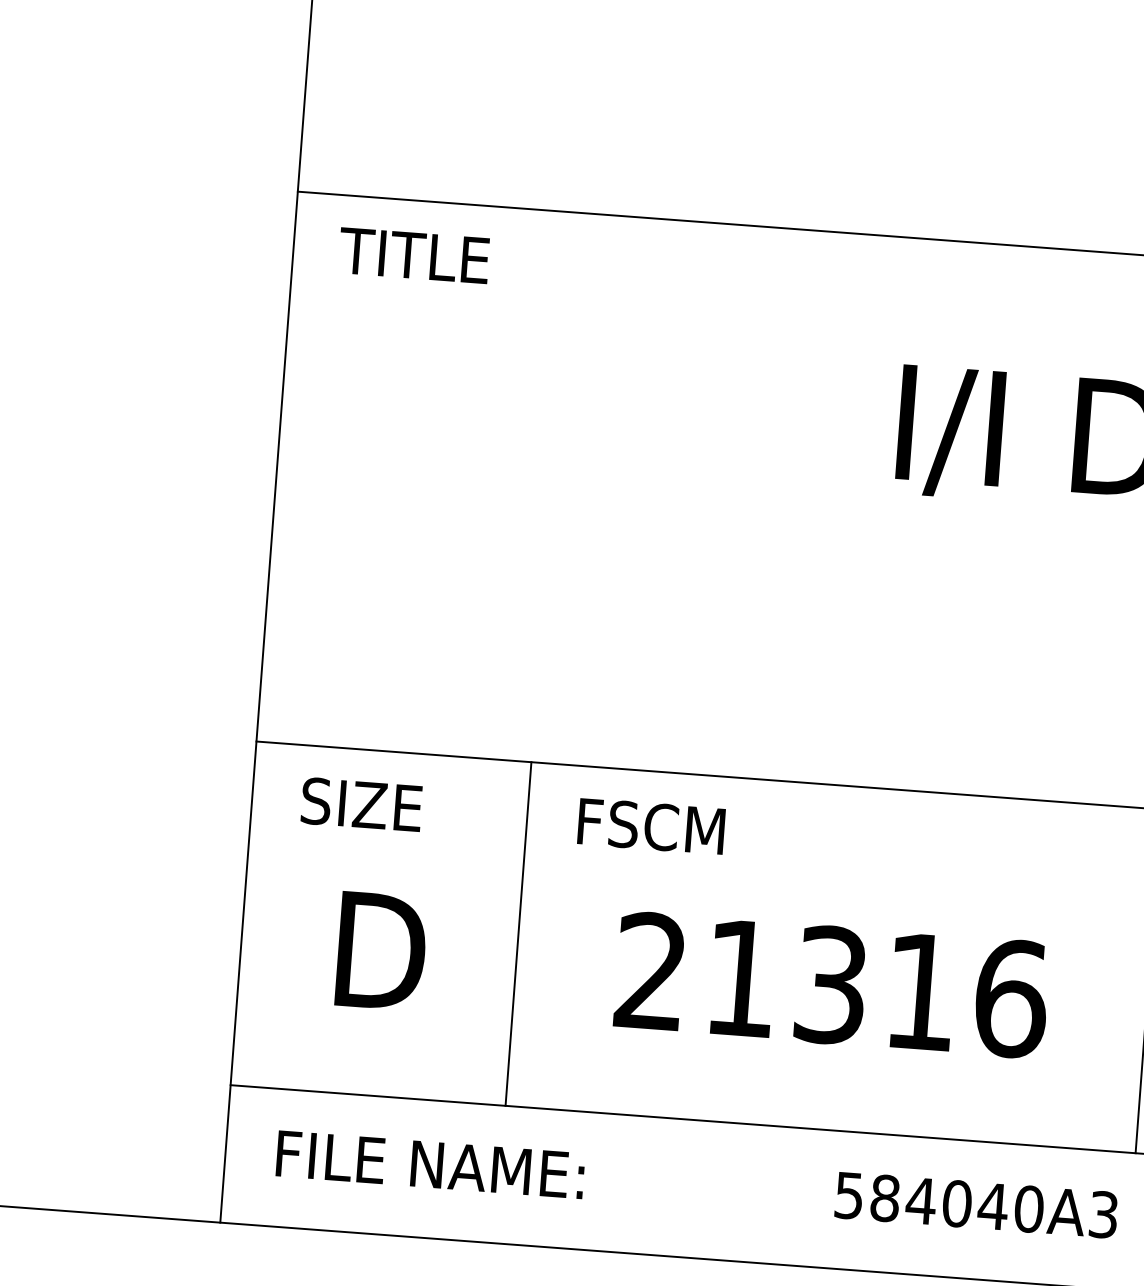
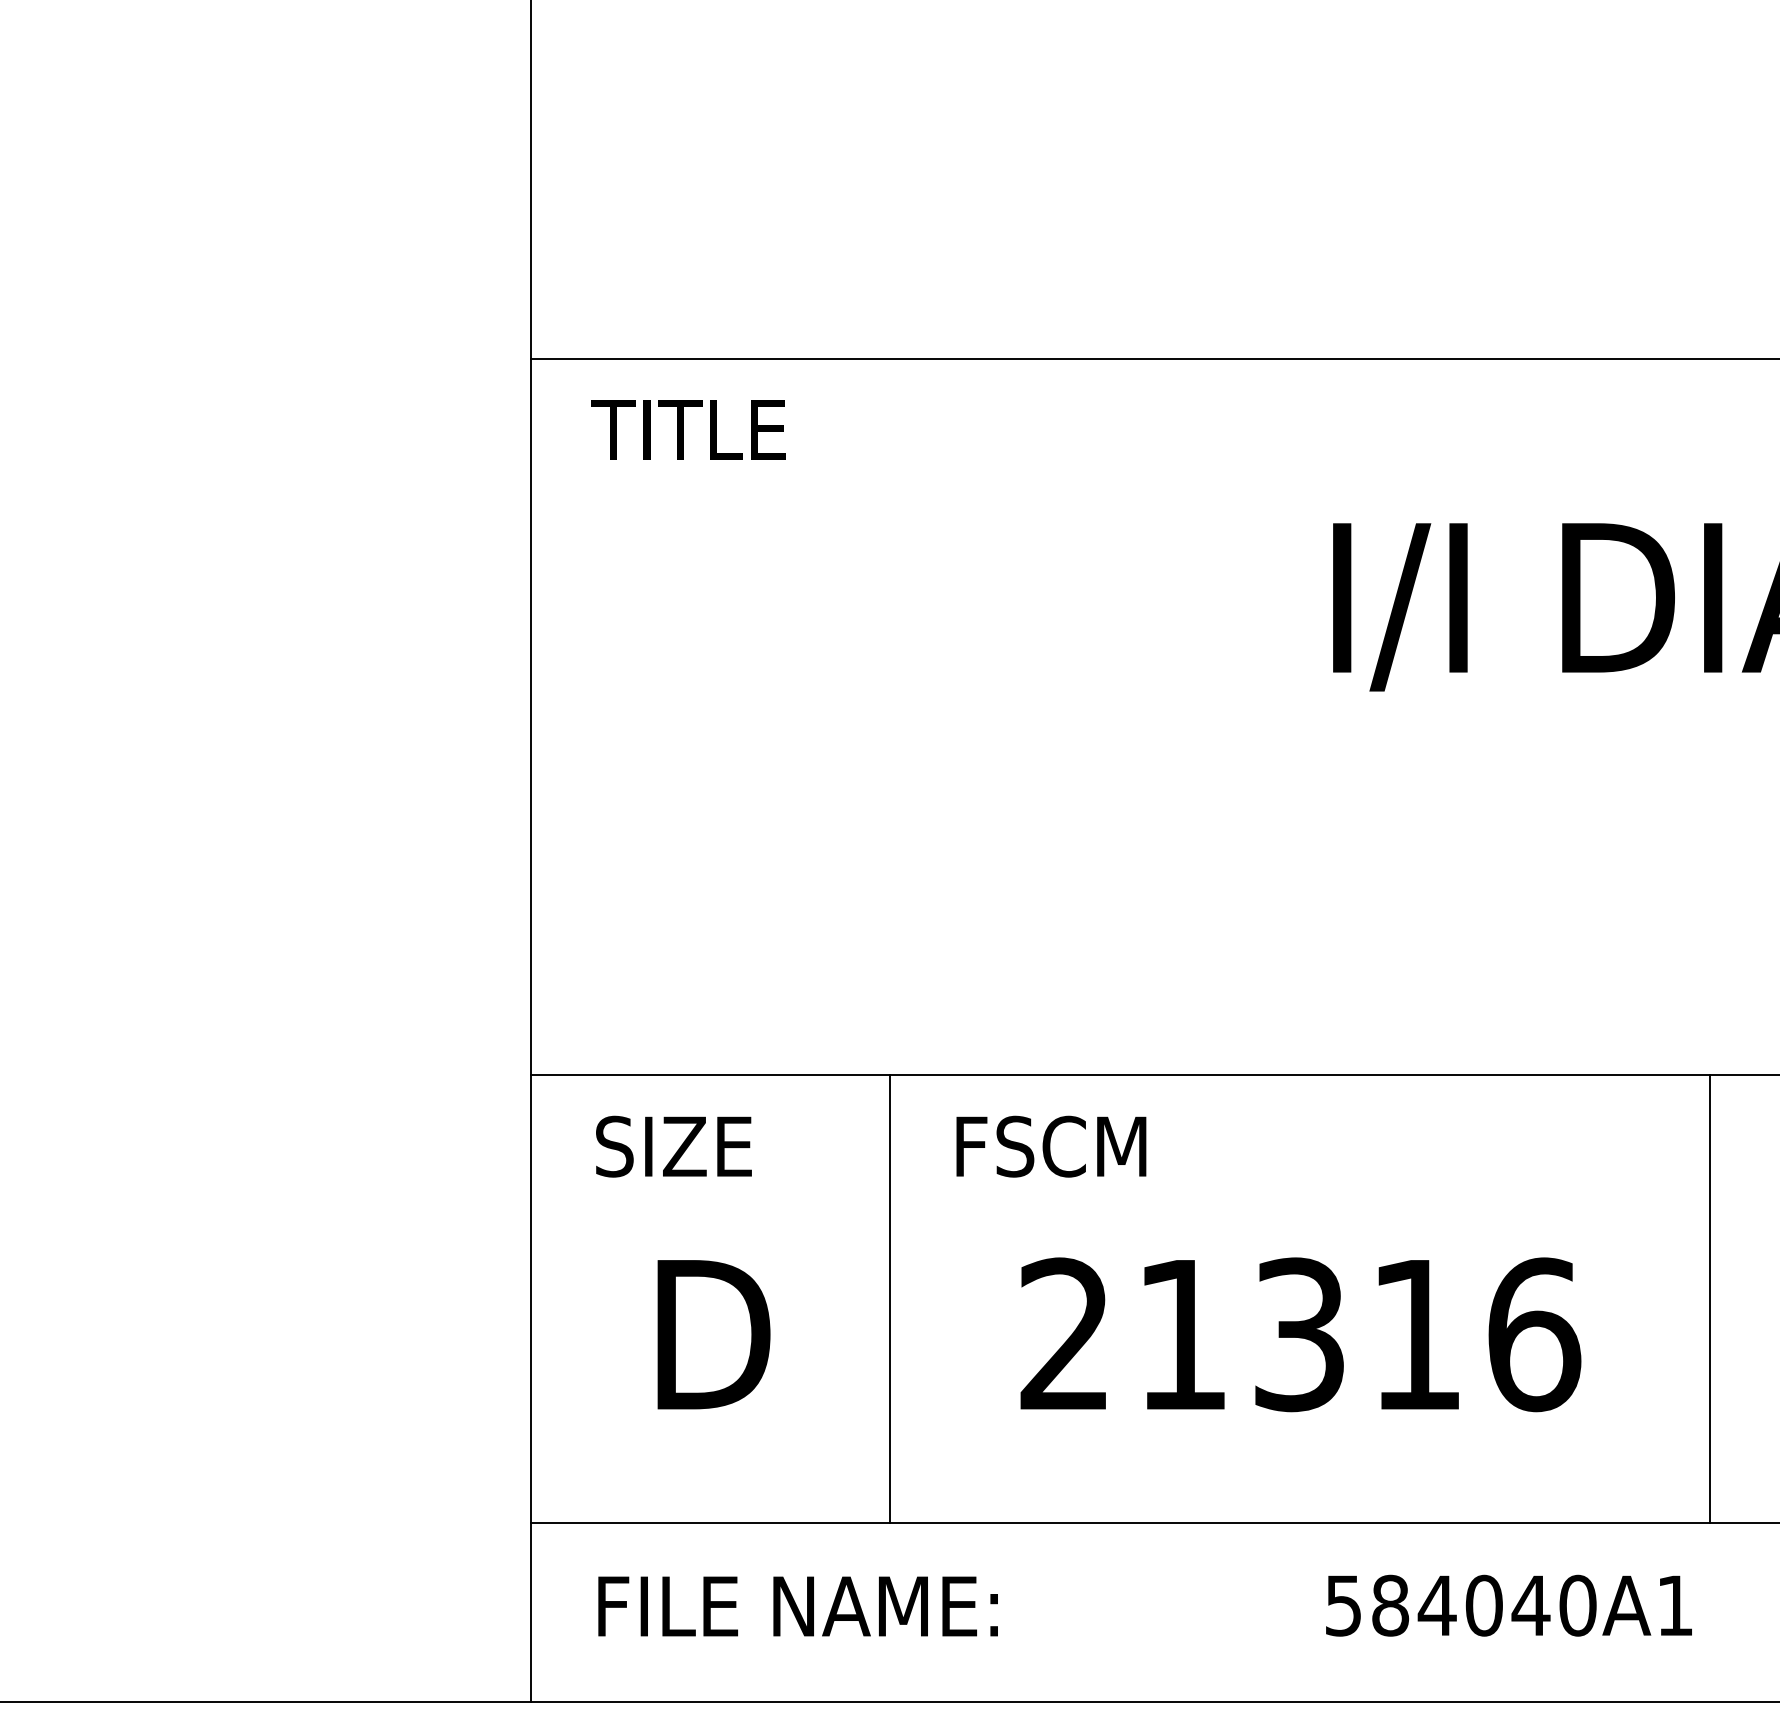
text: (1103, 1214) -> (1674, 1605), 584040A3 -> 584040A1

